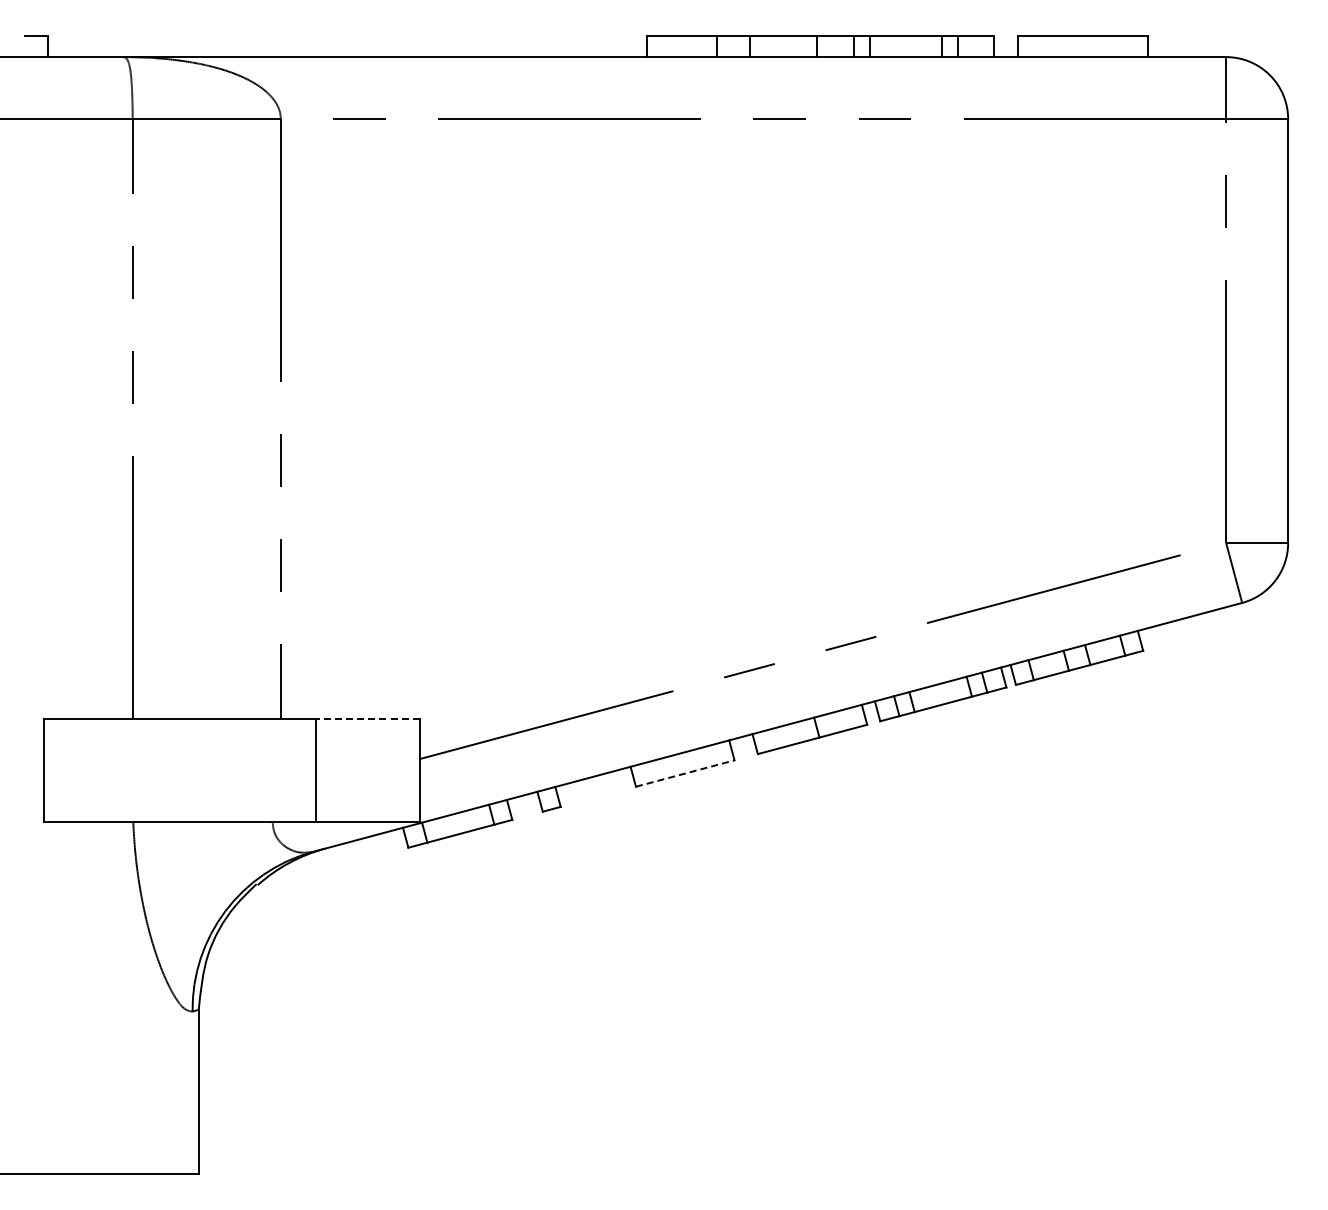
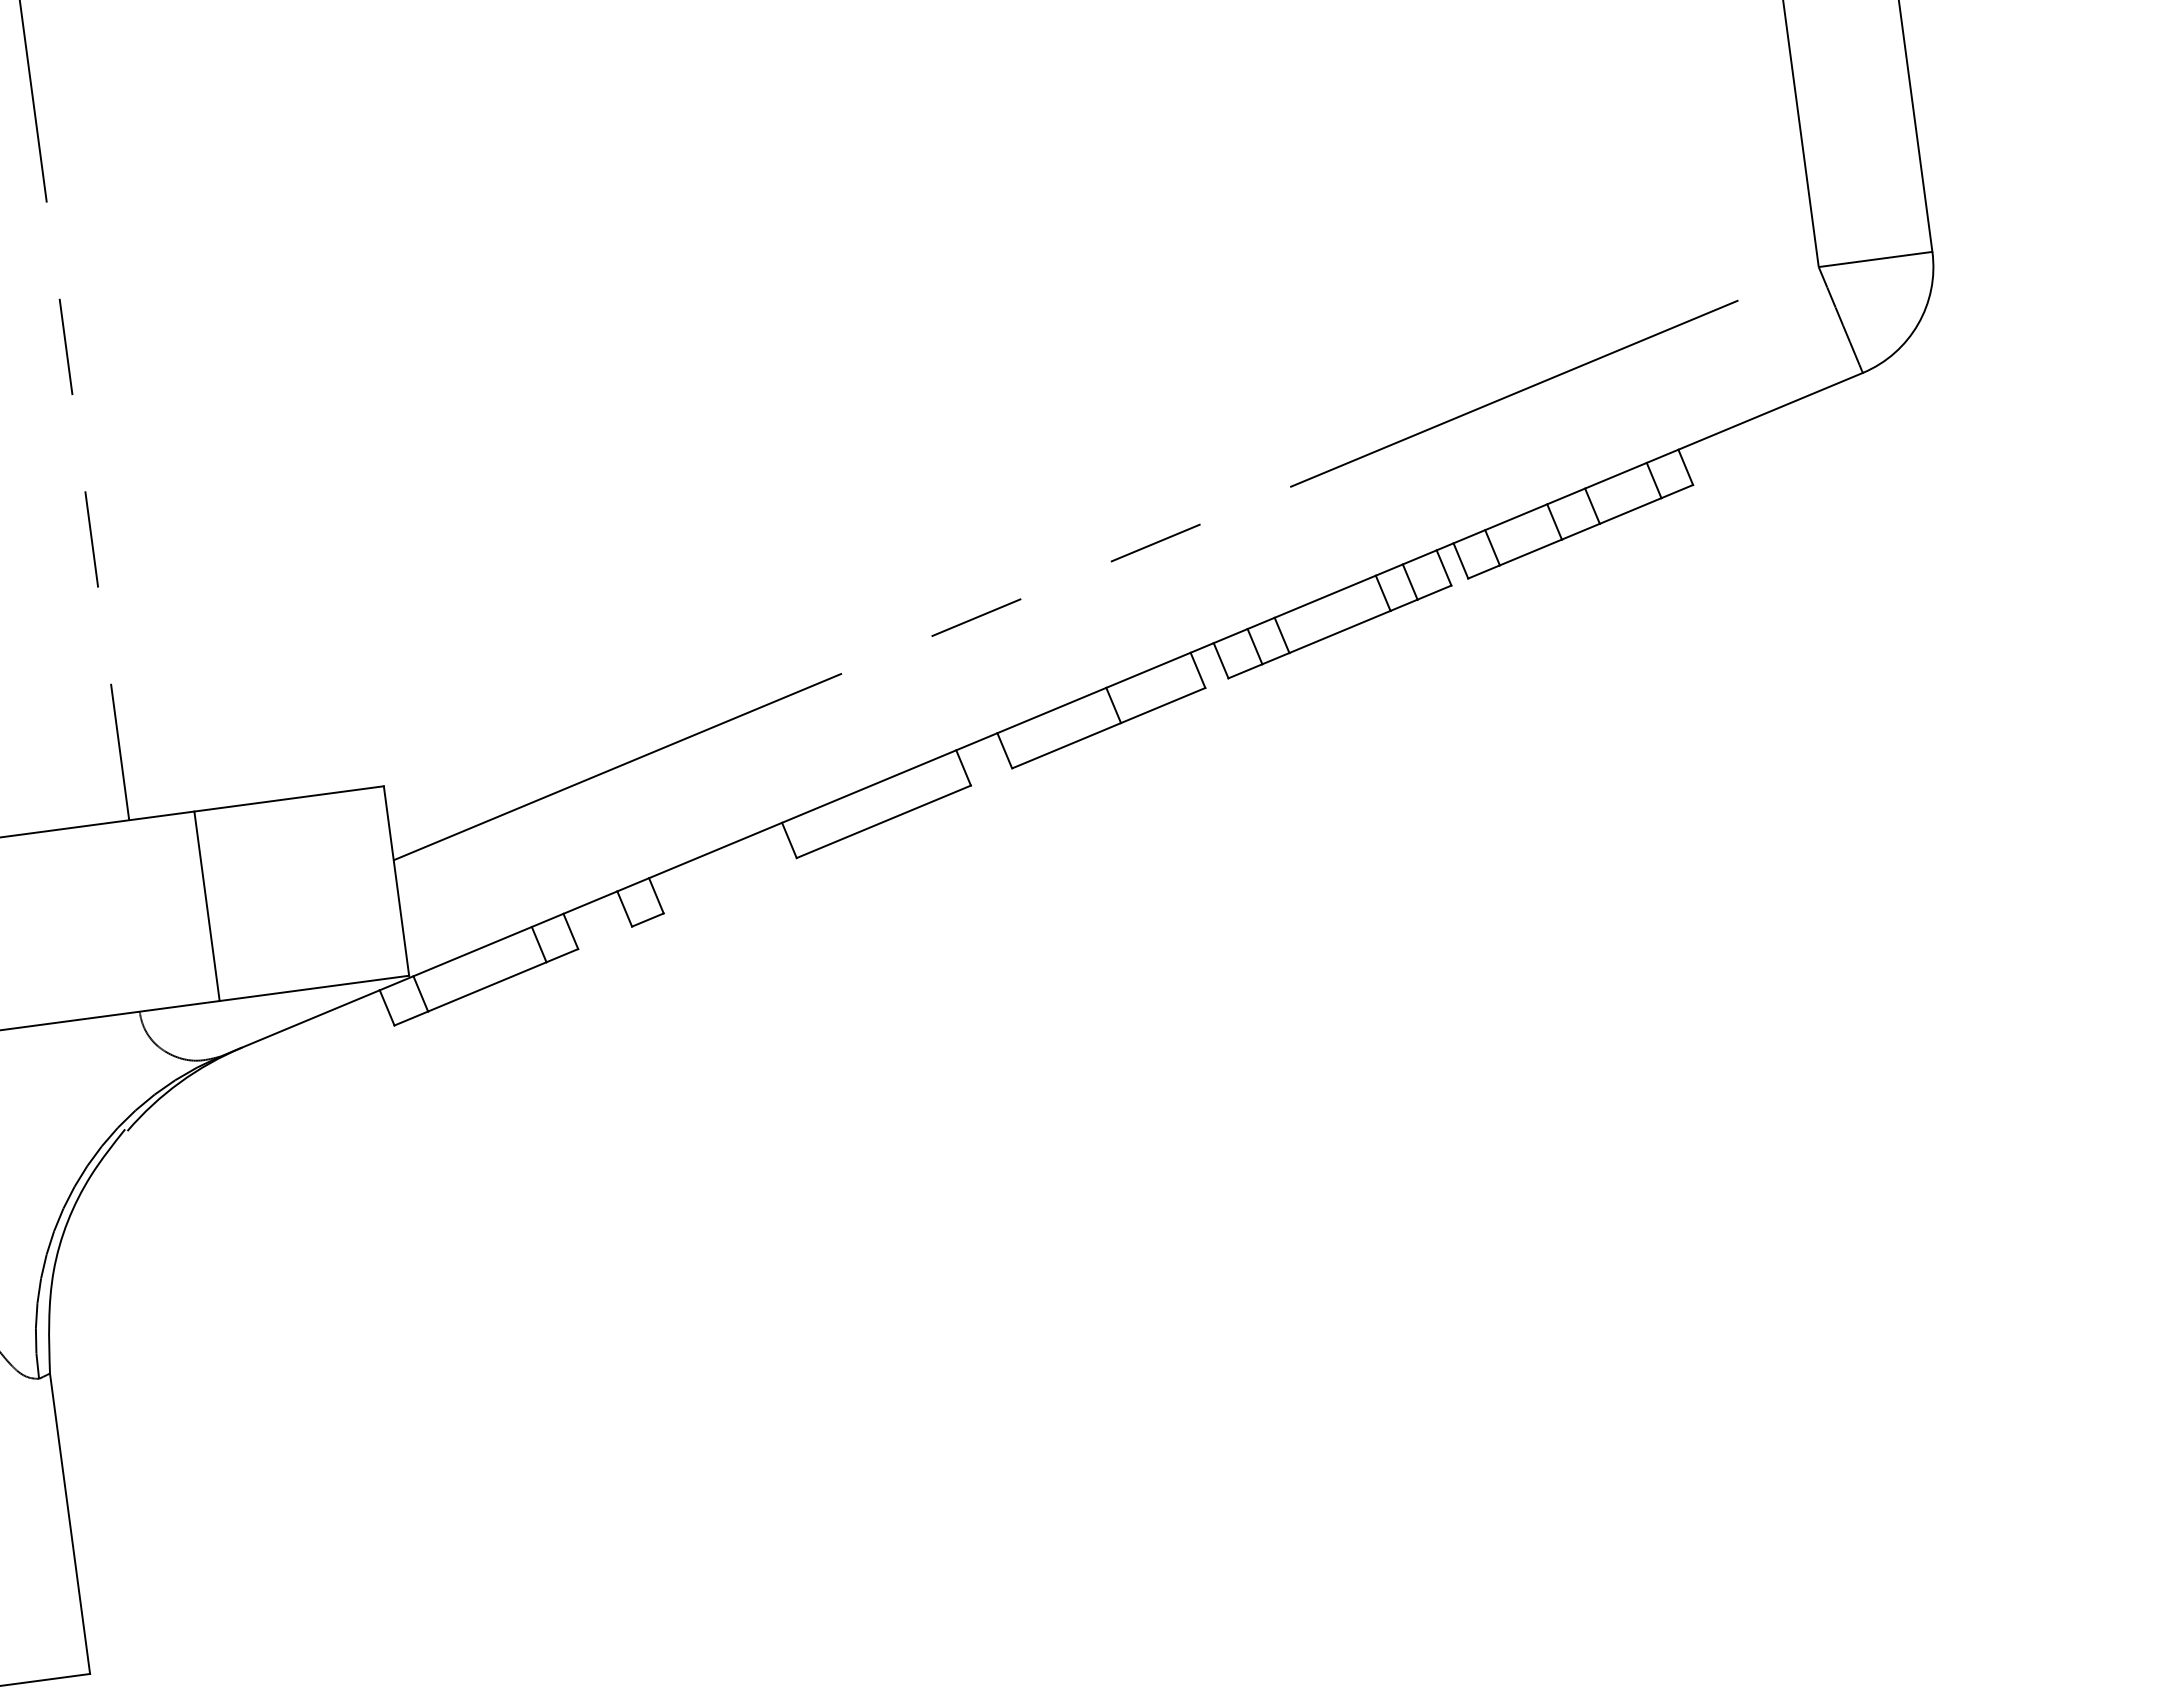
line: (368, 718) -> (289, 798), dashed -> solid
line: (685, 773) -> (884, 821), dashed -> solid

